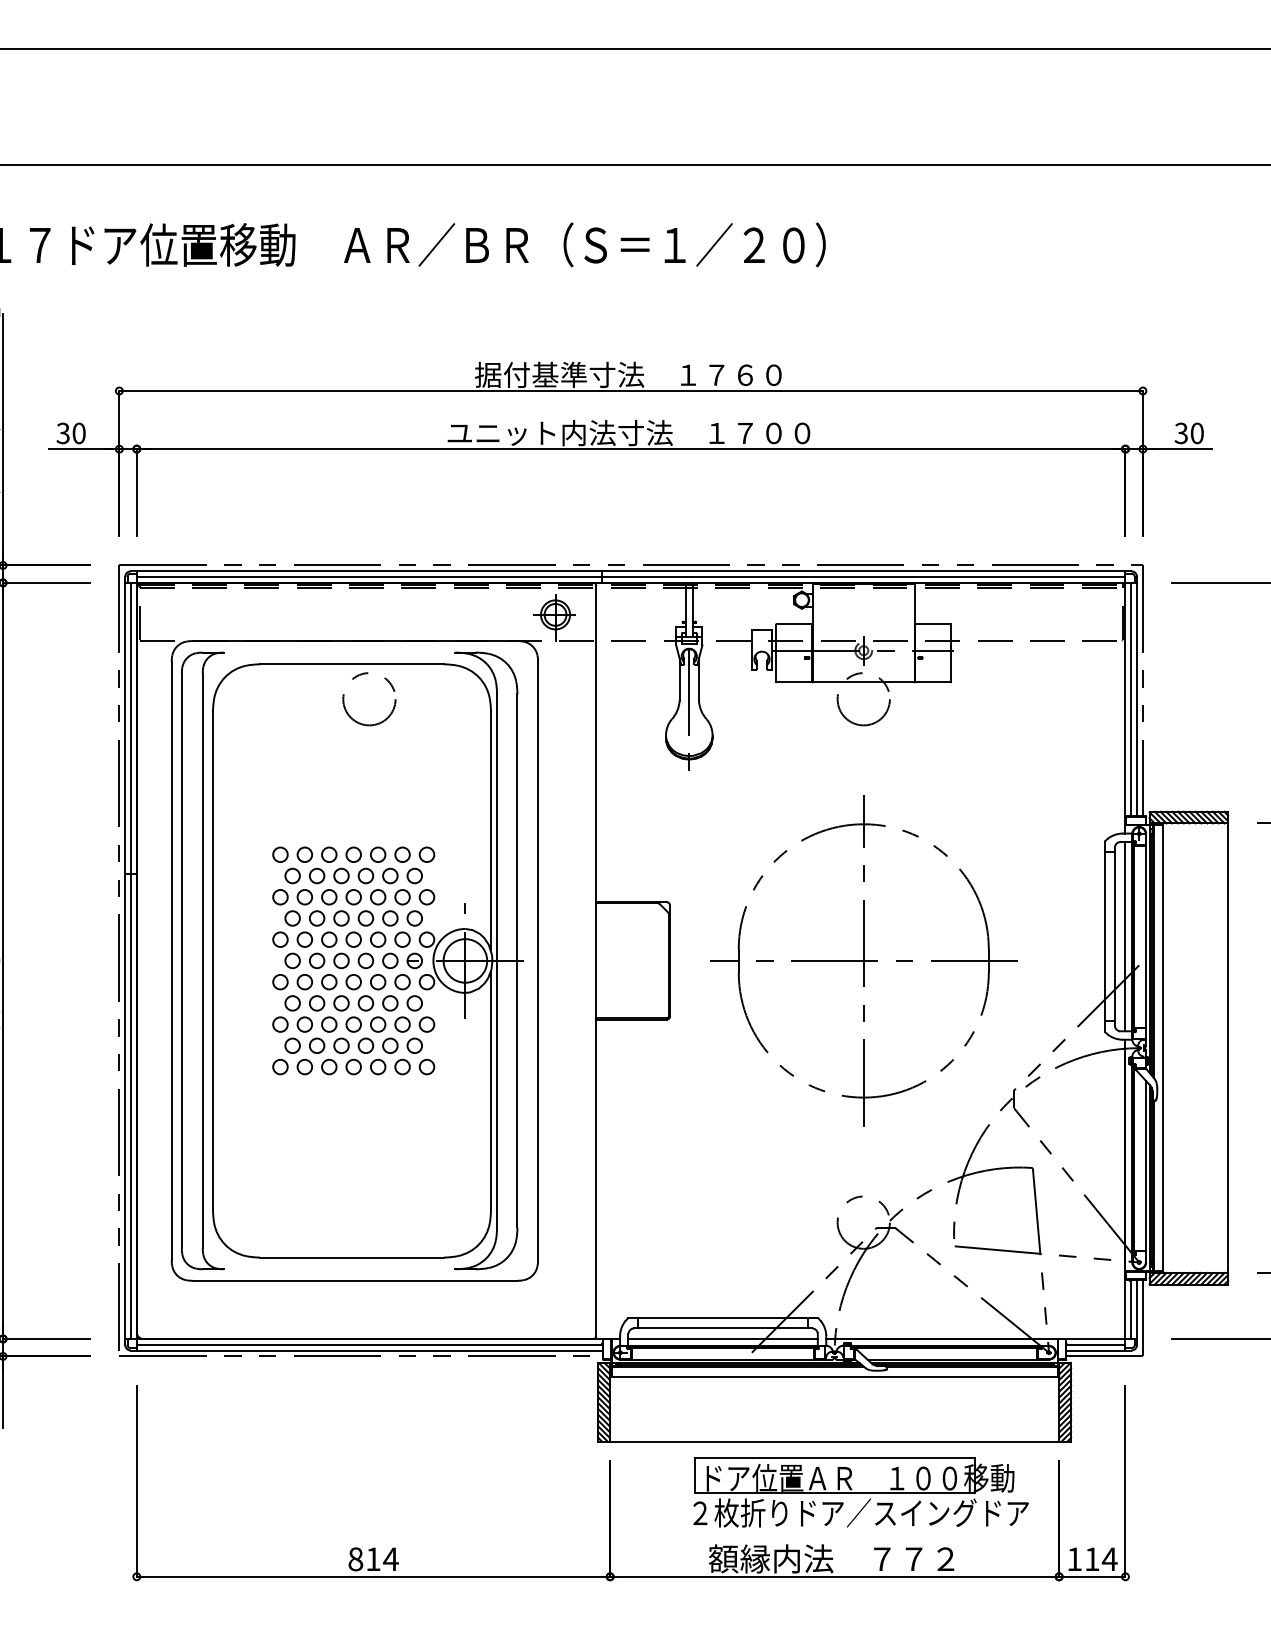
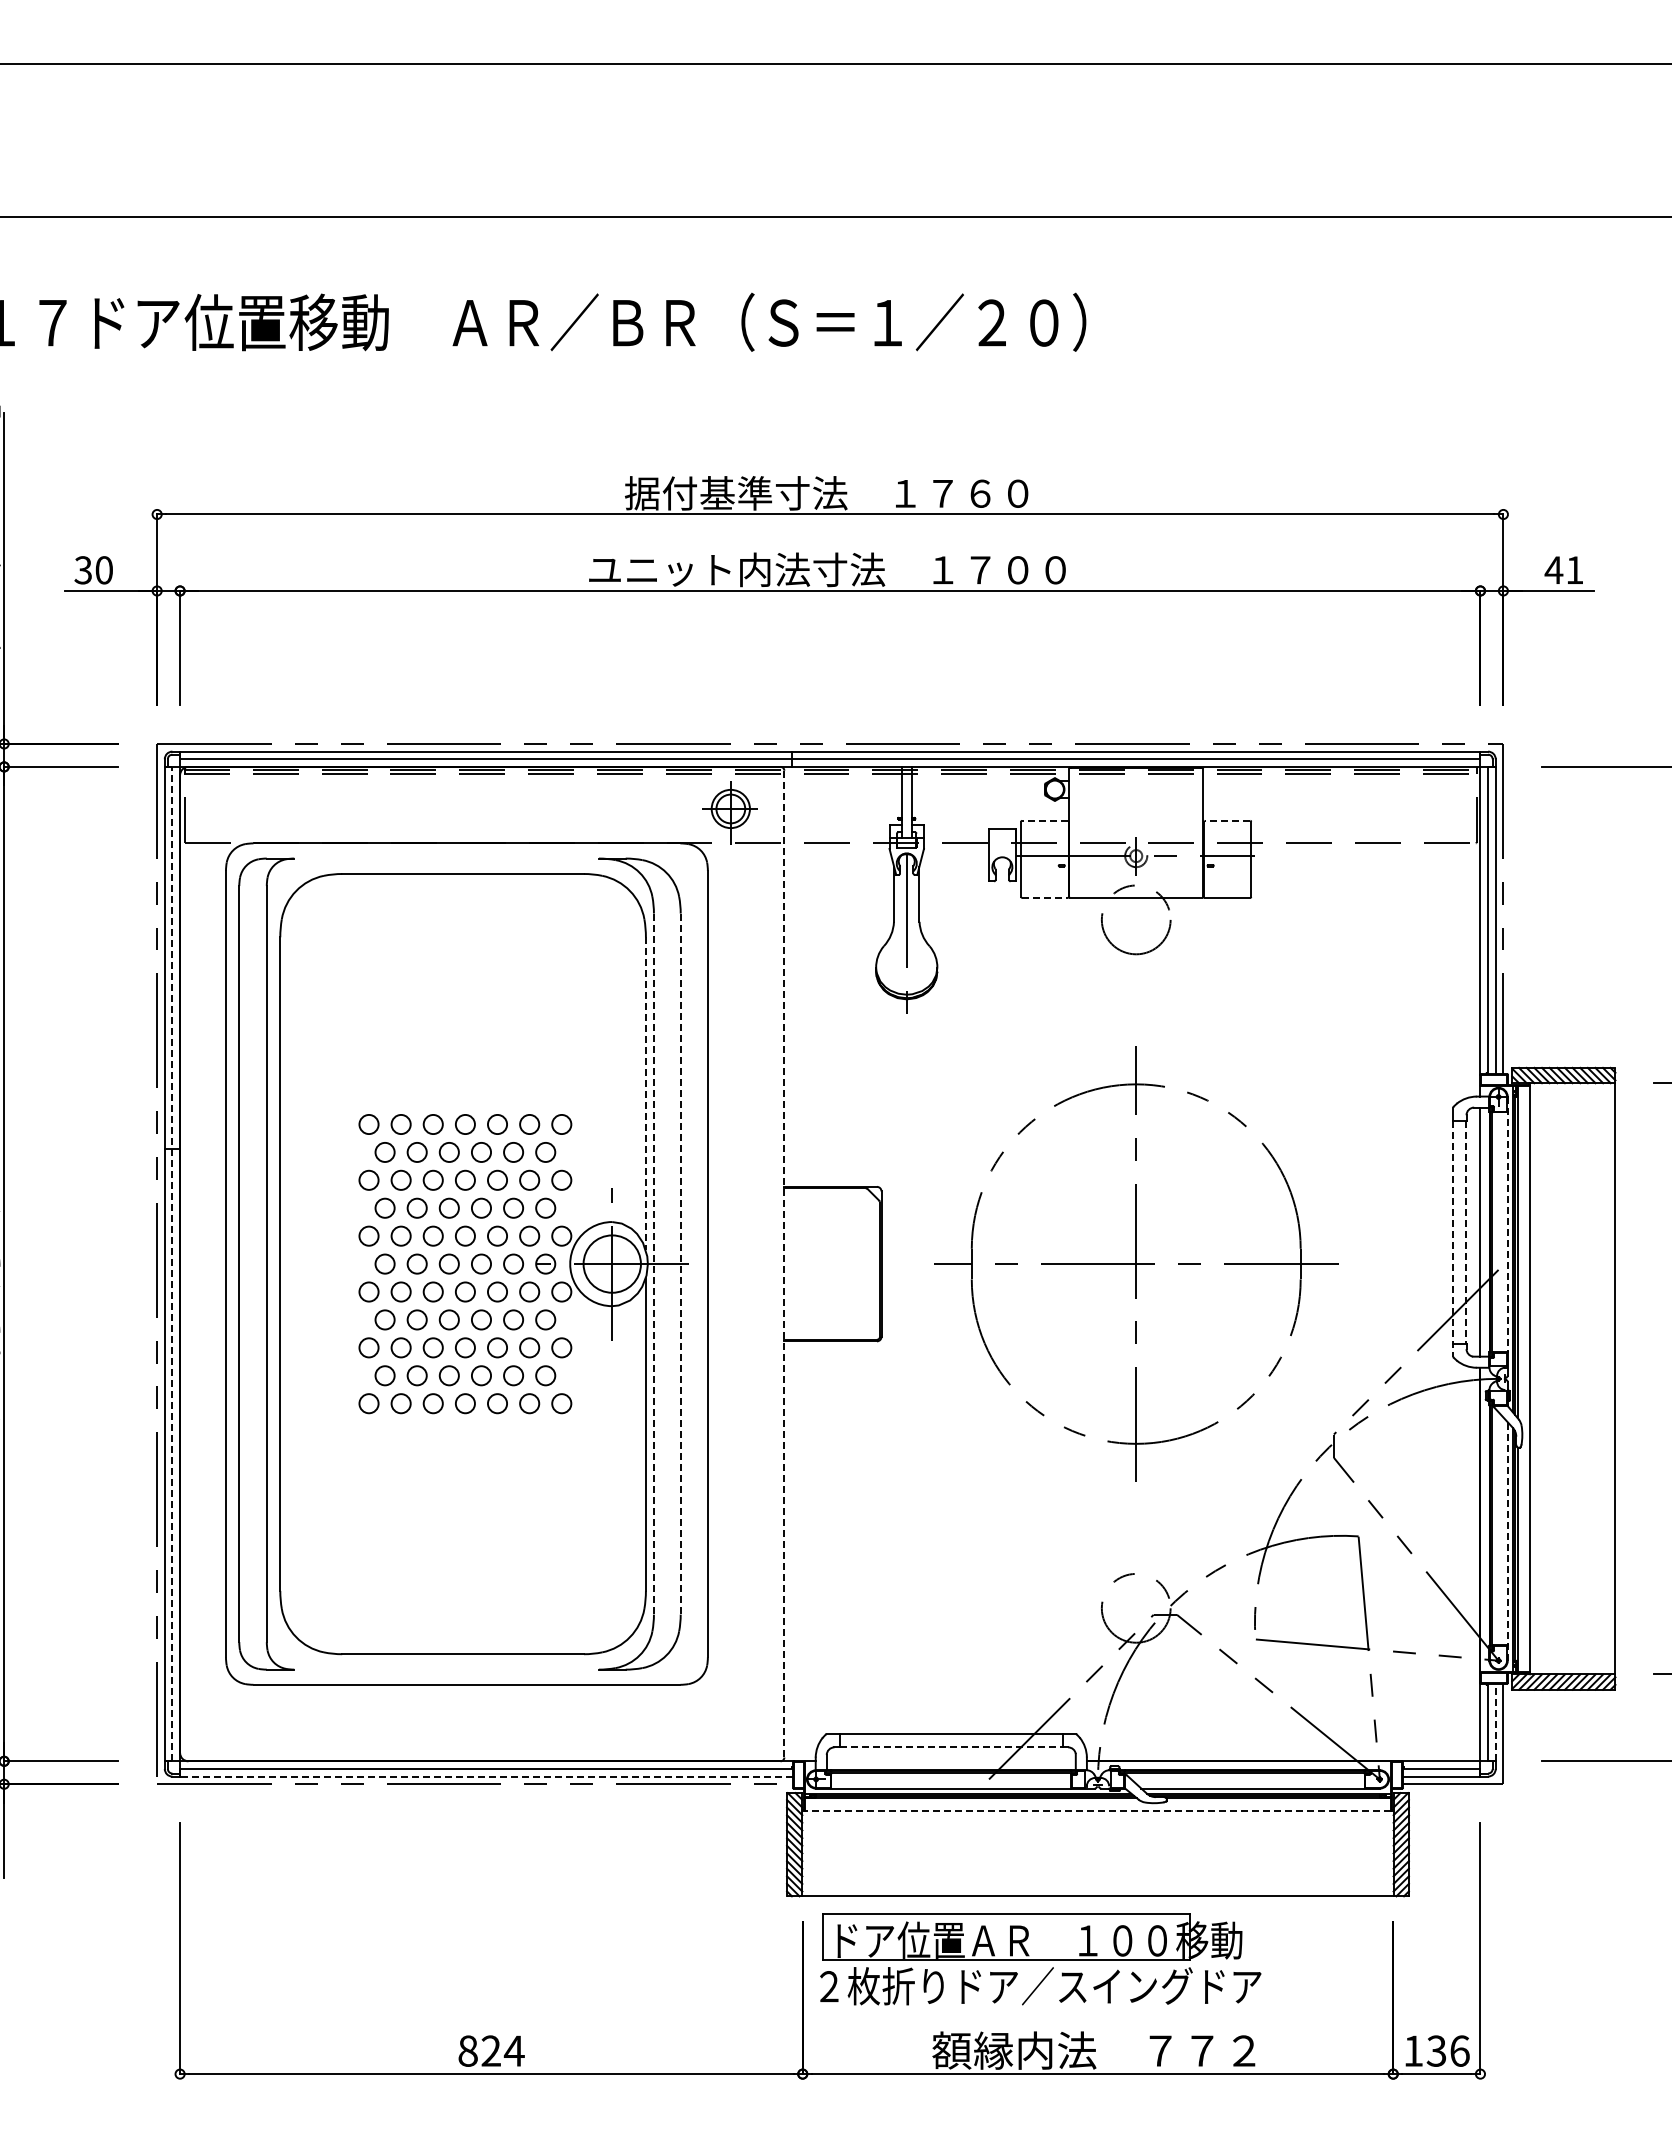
text: (1188, 433) -> (1563, 570), 30 -> 41
line: (794, 623) -> (1044, 820), solid -> dashed
line: (933, 623) -> (1227, 820), solid -> dashed
line: (794, 682) -> (1044, 897), solid -> dashed
circle: (369, 698) -> (485, 919), removed
line: (490, 831) -> (645, 1093), solid -> dashed
line: (1146, 930) -> (1507, 1224), solid -> dashed
line: (1114, 936) -> (1466, 1232), solid -> dashed
line: (1104, 942) -> (1453, 1239), solid -> dashed
line: (131, 960) -> (172, 1263), solid -> dashed
line: (496, 961) -> (653, 1264), solid -> dashed
line: (517, 961) -> (680, 1264), solid -> dashed
line: (596, 961) -> (784, 1264), solid -> dashed
line: (1146, 1171) -> (1507, 1540), solid -> dashed
line: (1136, 1309) -> (1495, 1722), solid -> dashed
line: (723, 1328) -> (951, 1747), solid -> dashed
line: (722, 1339) -> (950, 1761), removed
line: (369, 1350) -> (486, 1776), solid -> dashed
line: (834, 1377) -> (1097, 1811), solid -> dashed
part: (860, 1492) -> (1040, 1959), moved
text: (372, 1558) -> (490, 2050), 814 -> 824
text: (1101, 1558) -> (1448, 2050), 114 -> 136

